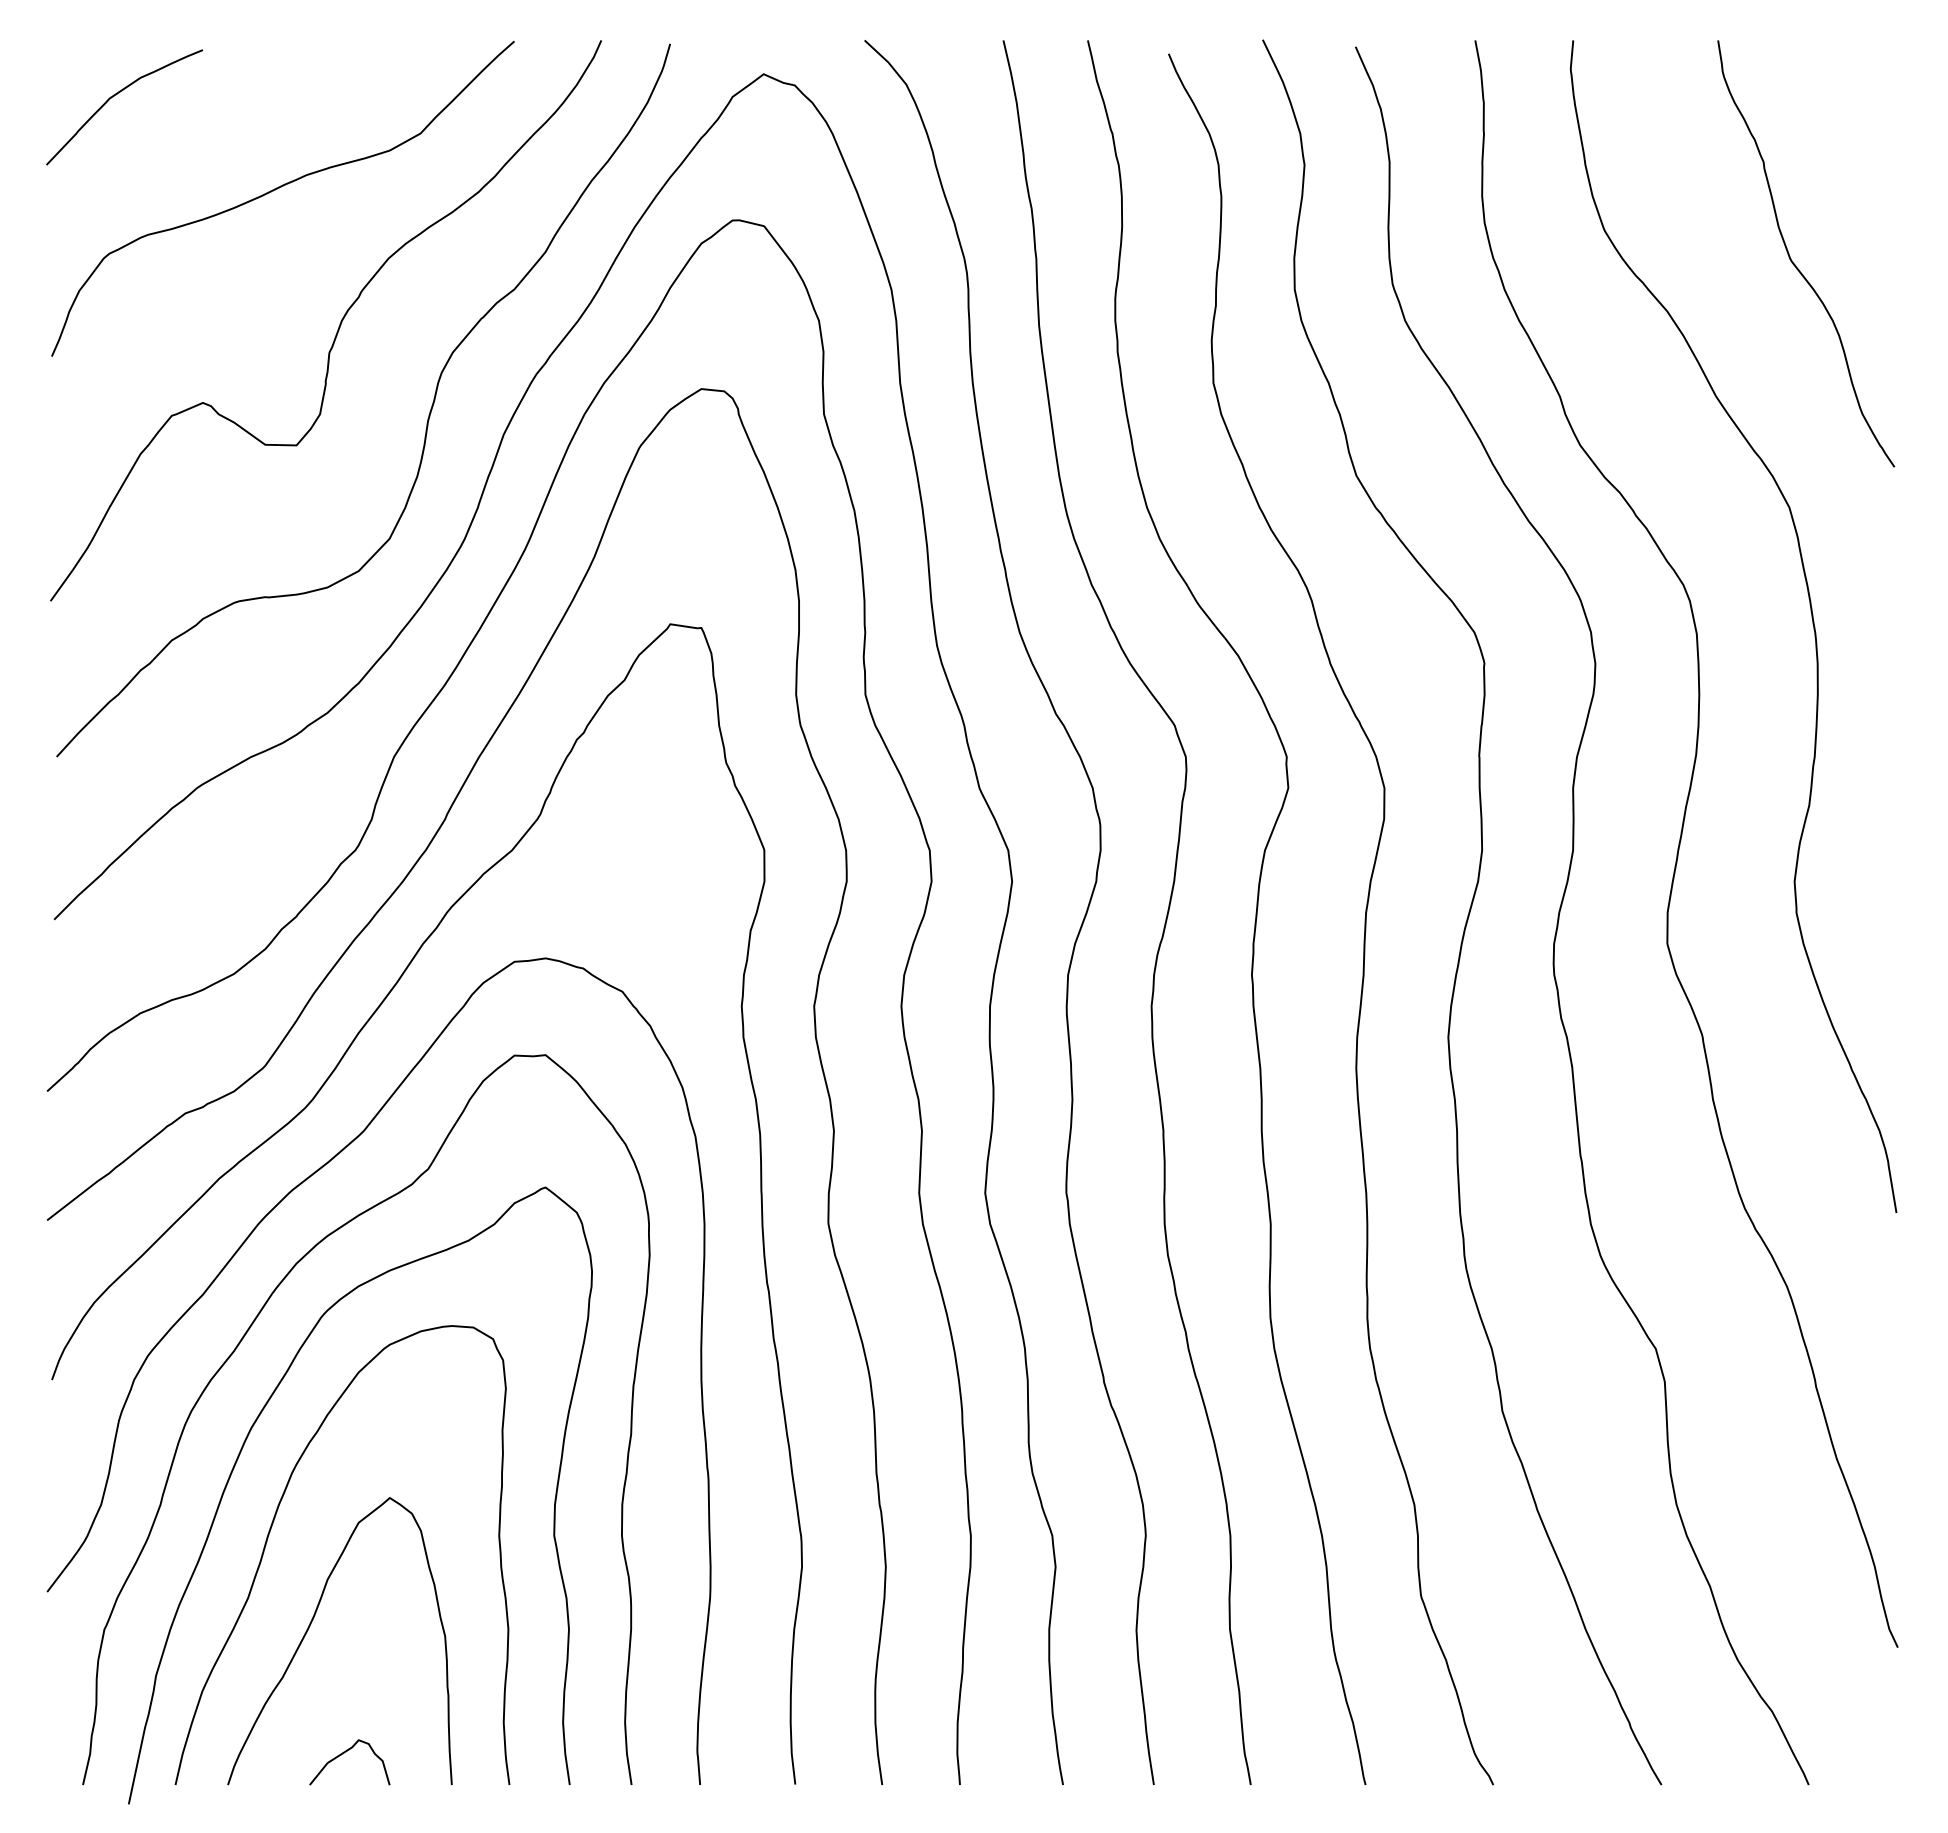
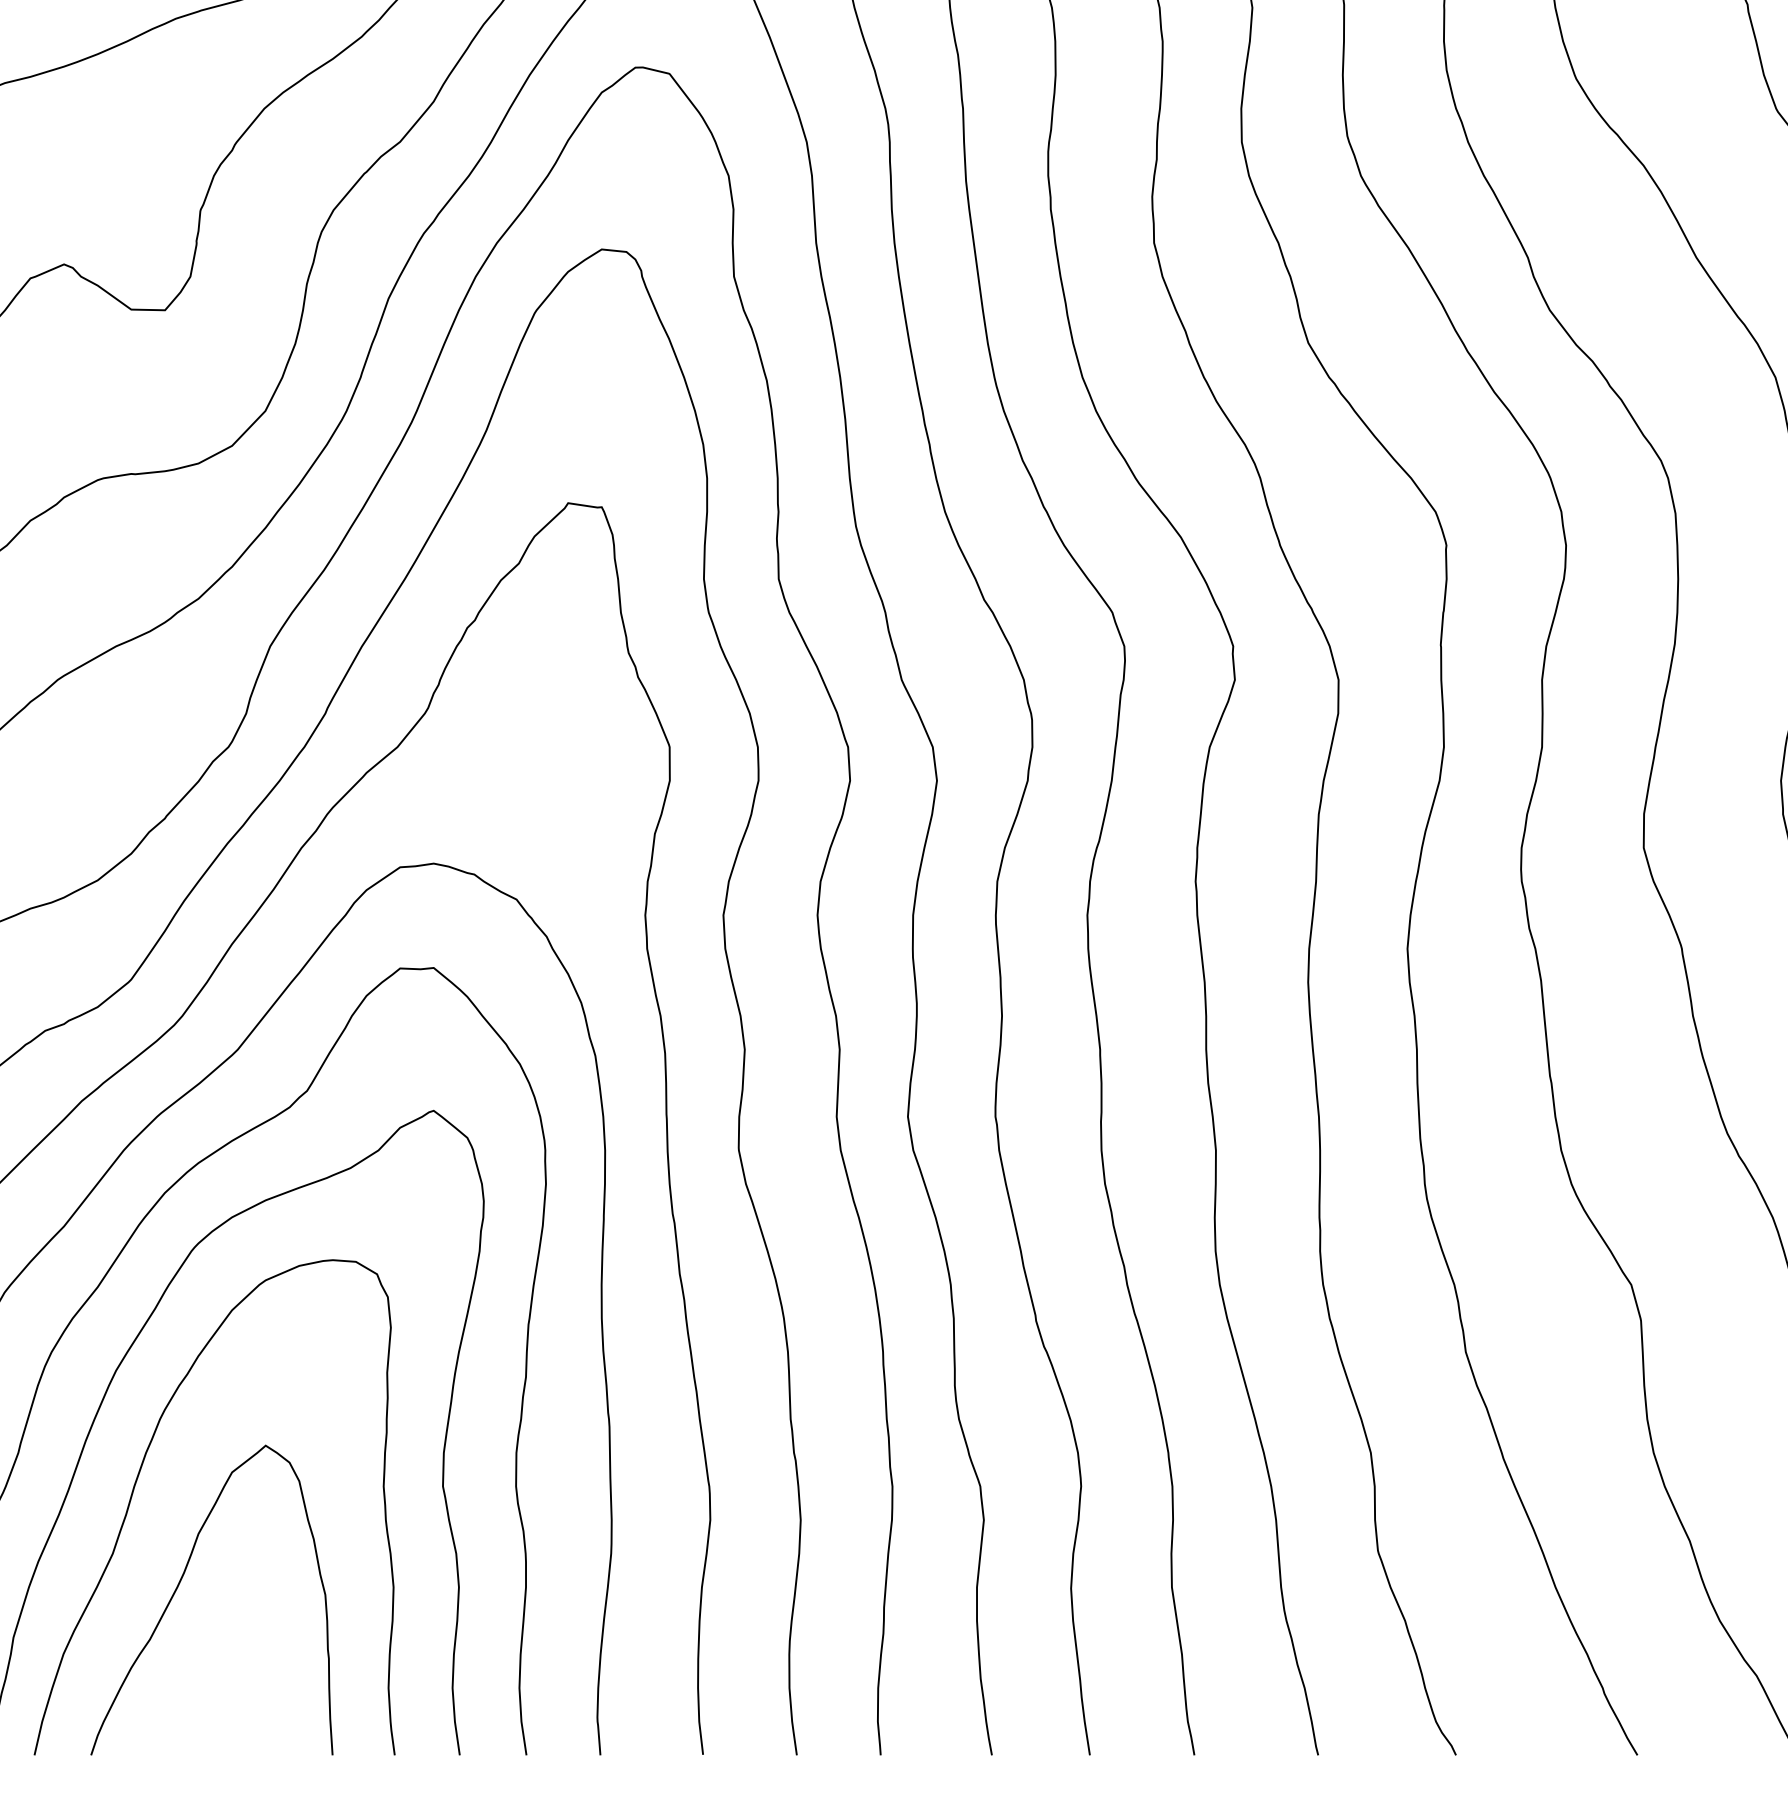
curve: (344, 1753) -> (216, 1721), removed

